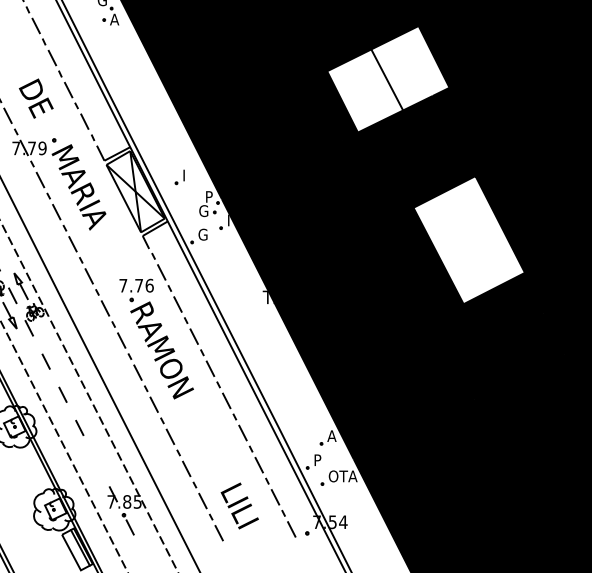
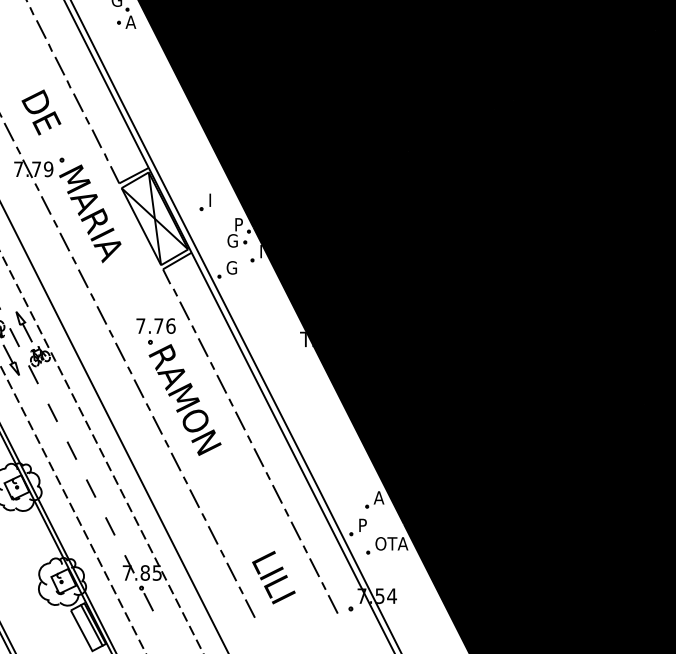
fill: (388, 79) -> (443, 90), added
fill: (468, 239) -> (535, 273), added
line: (96, 461) -> (110, 526), added

